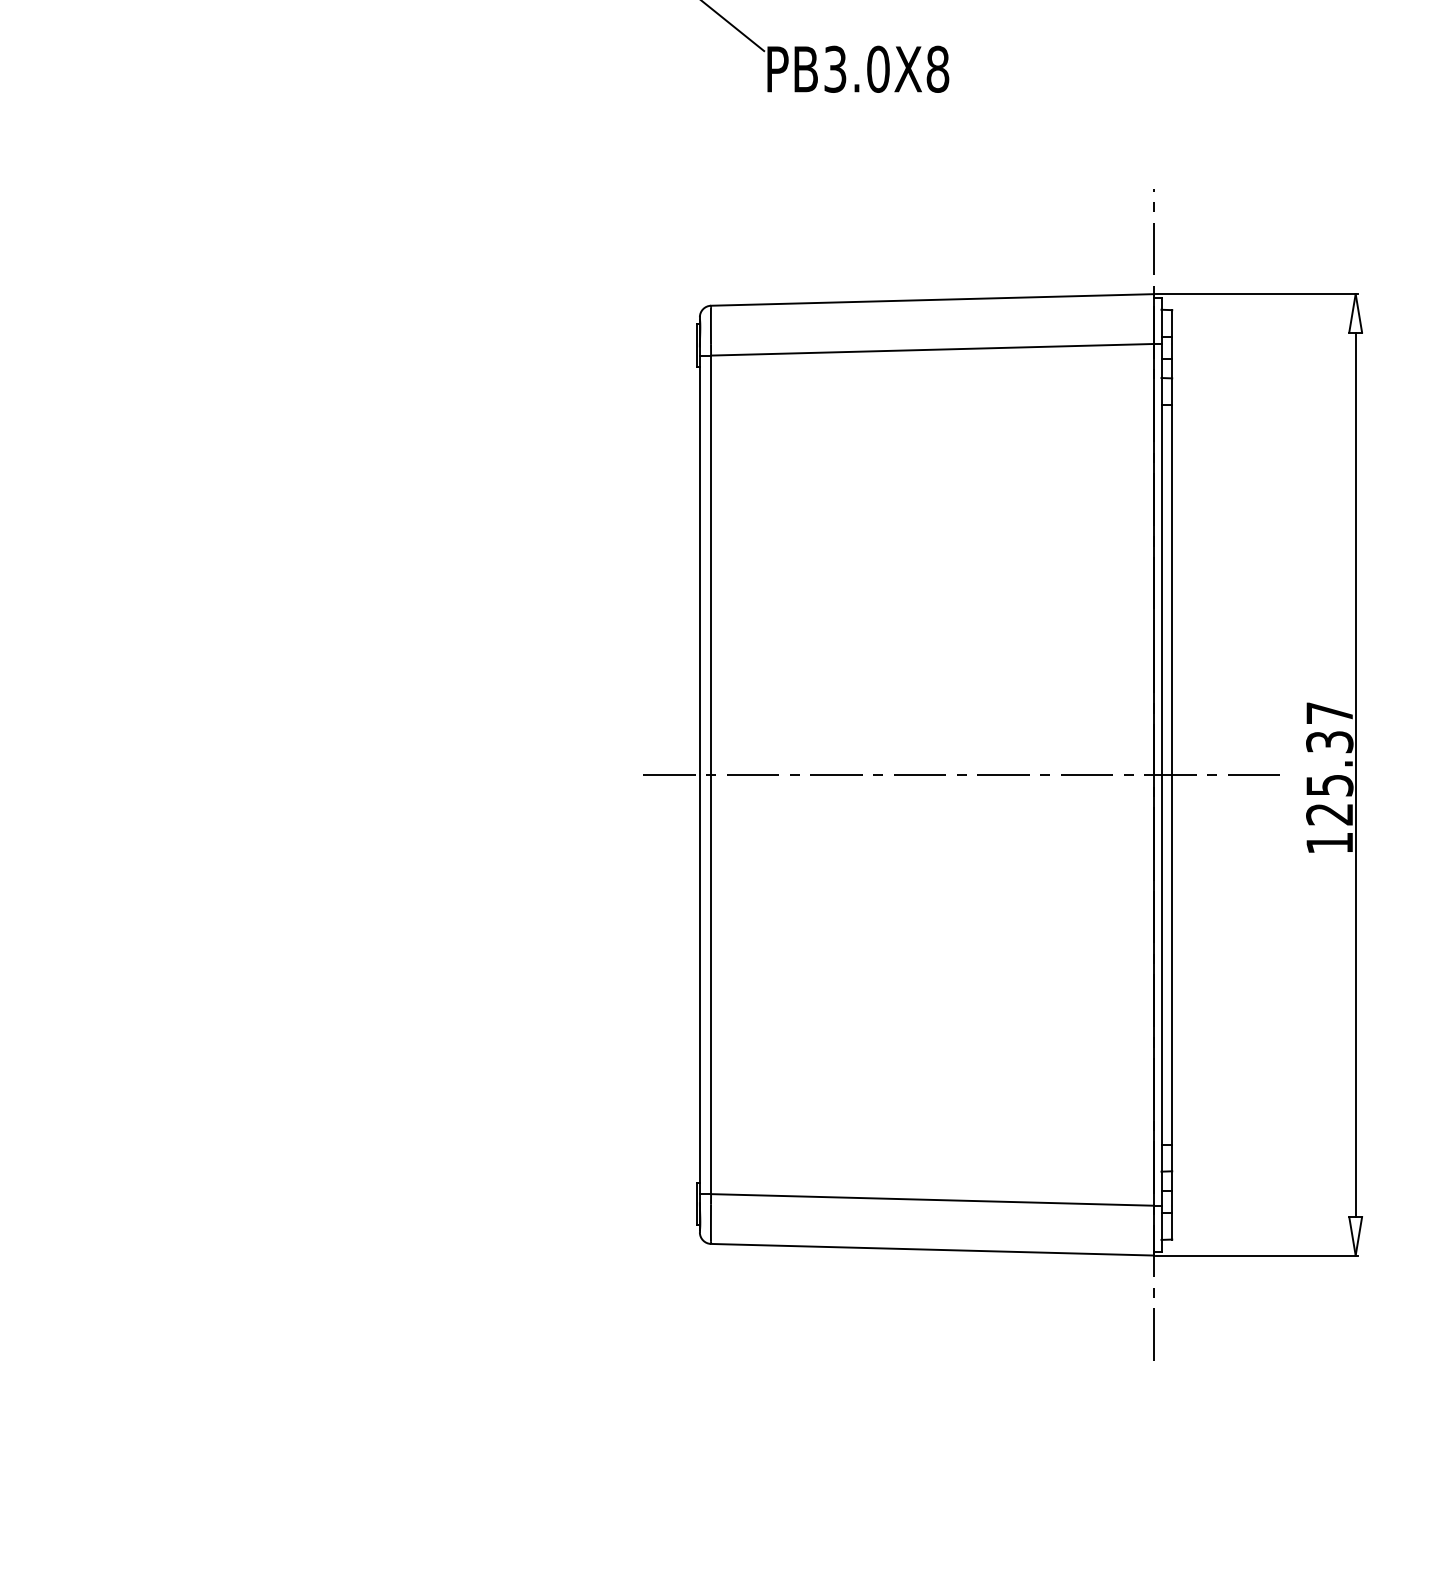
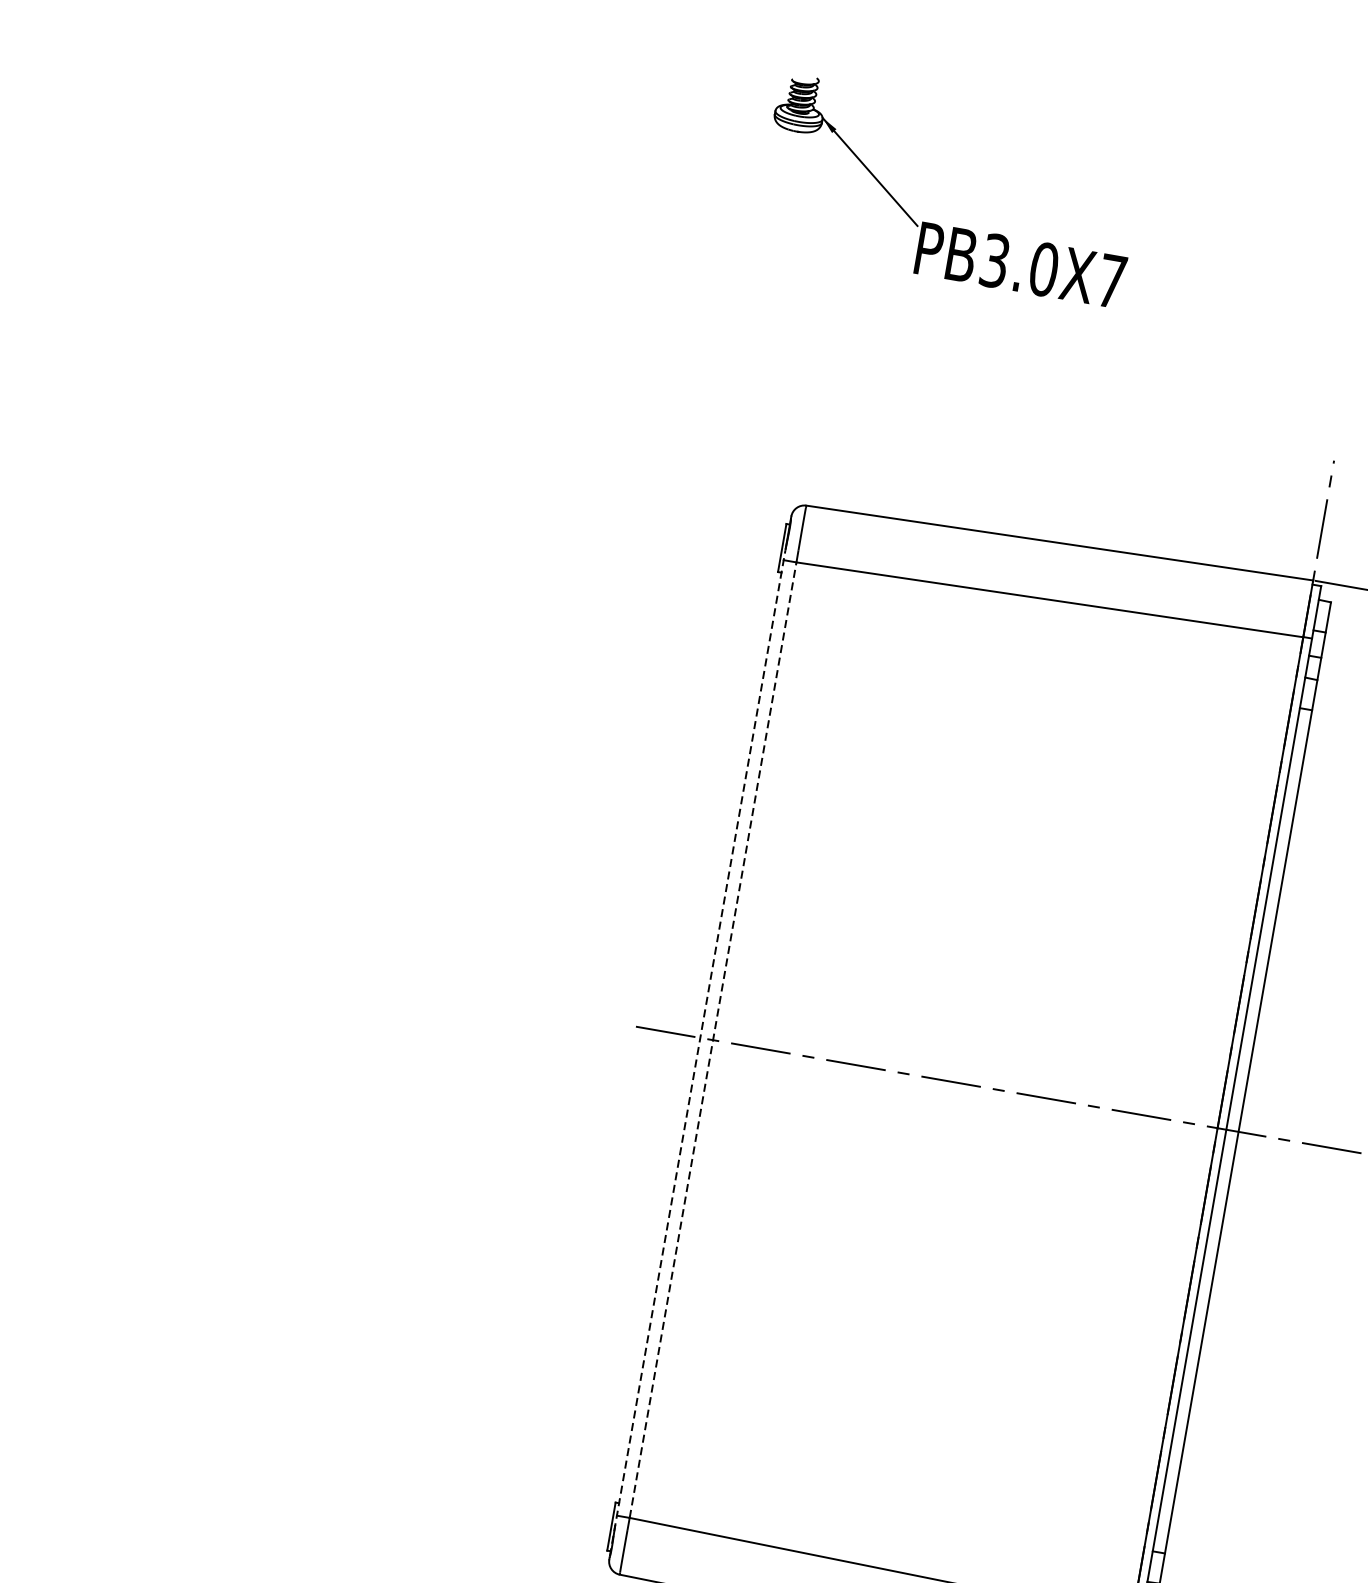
text: (937, 68) -> (1111, 280), PB3.0X8 -> PB3.0X7
line: (711, 774) -> (713, 1039), solid -> dashed
line: (699, 788) -> (697, 1053), solid -> dashed

